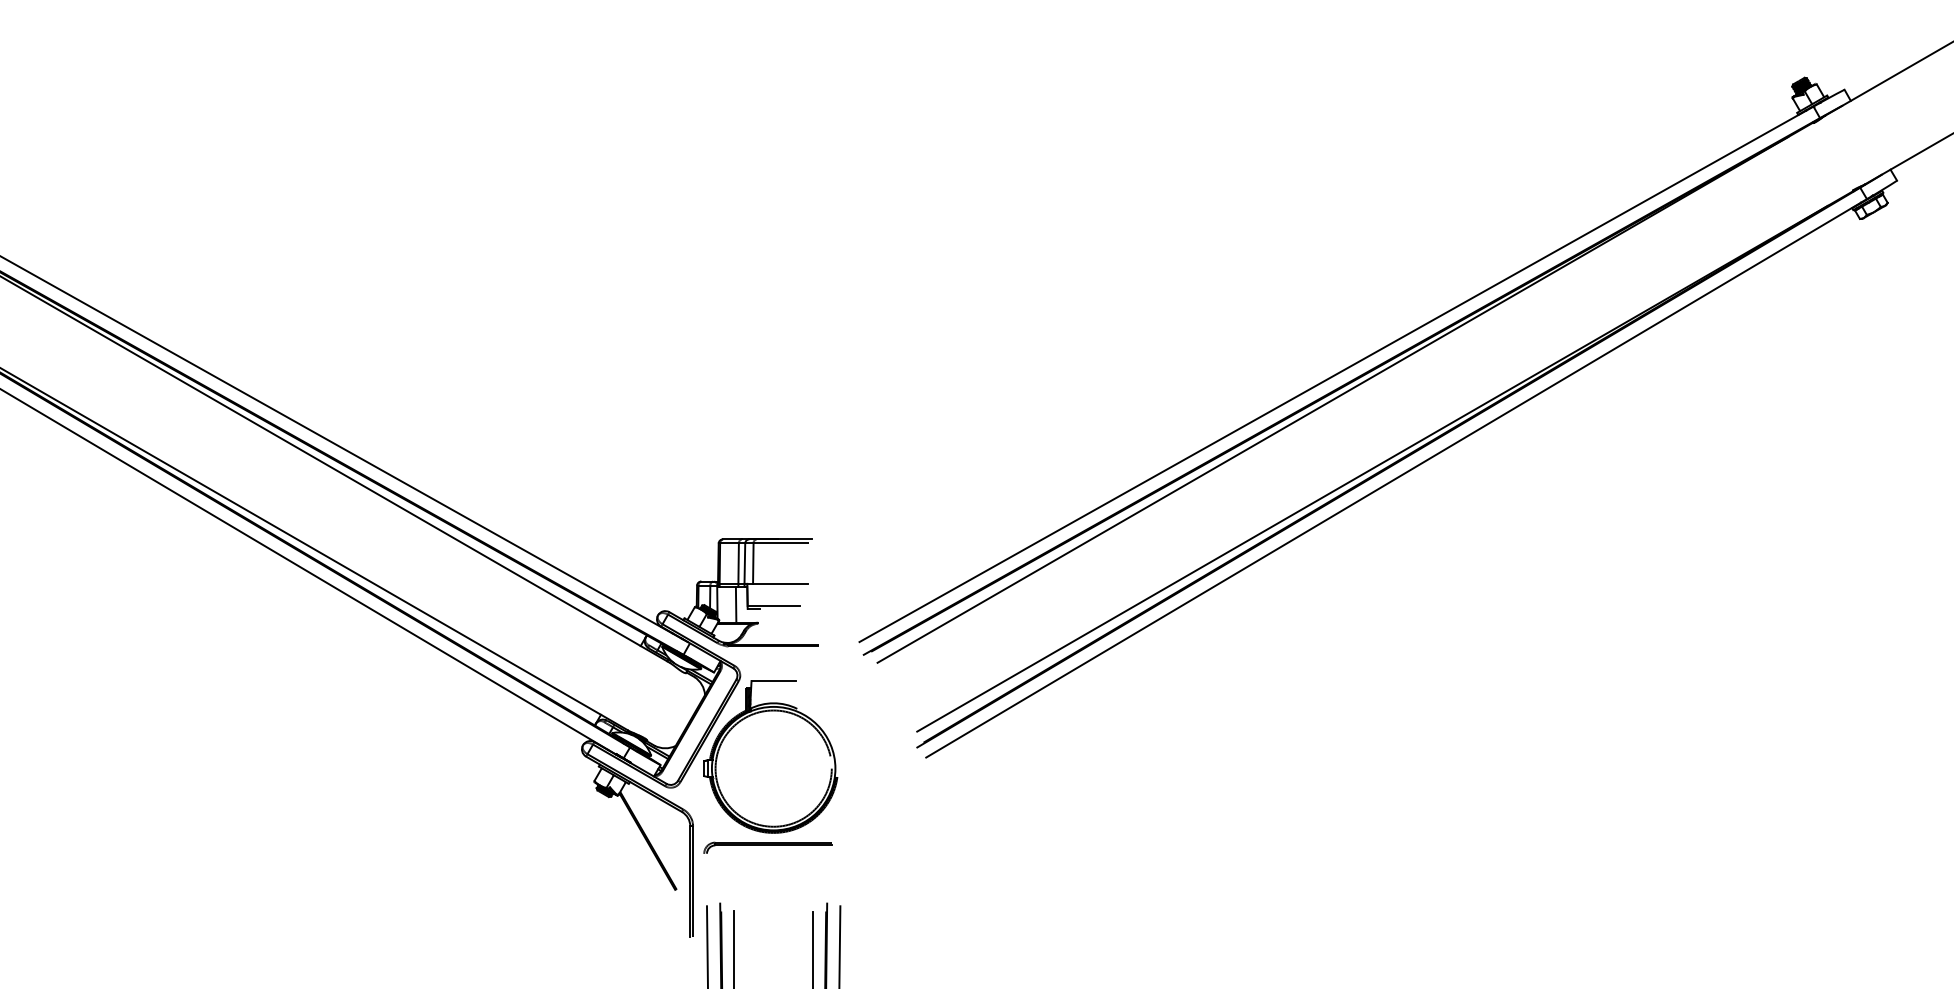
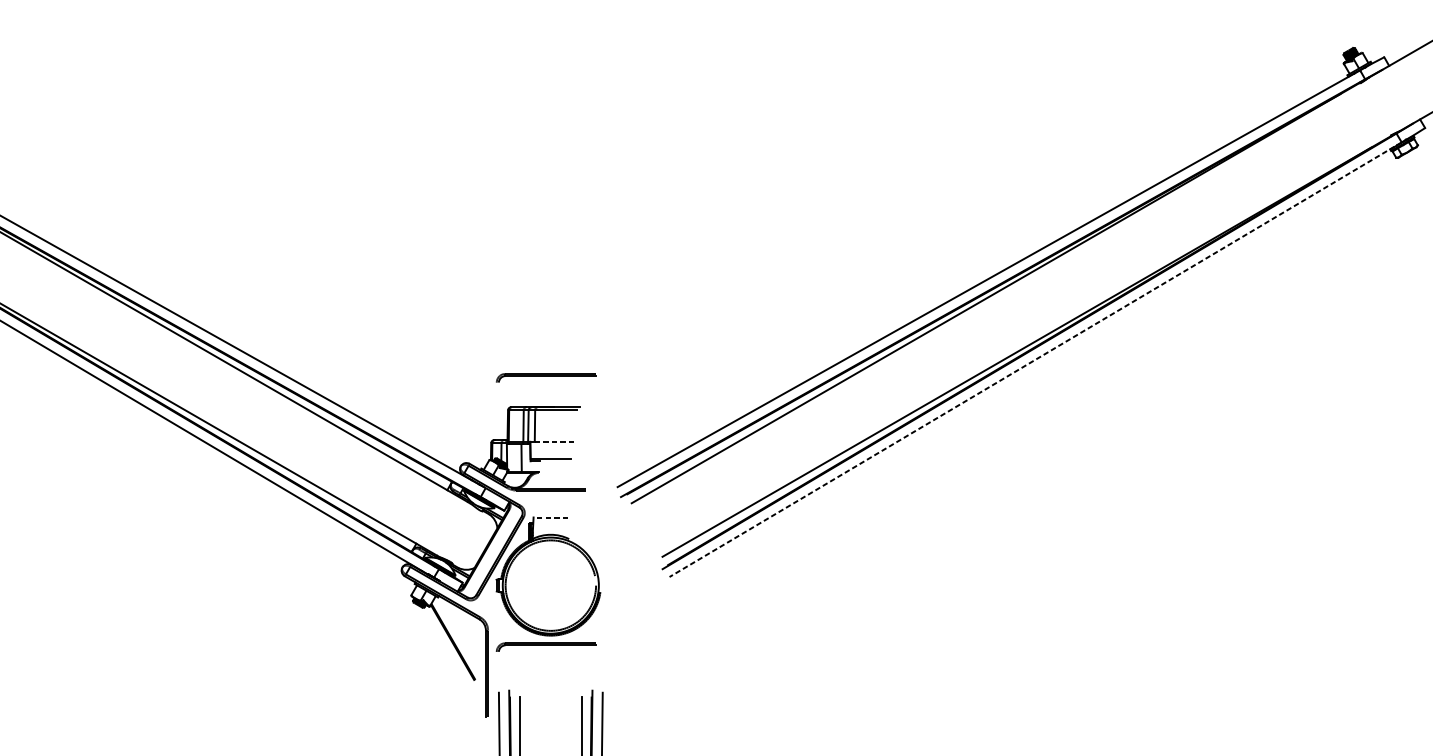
line: (1396, 478) -> (1035, 359), solid -> dashed
part: (767, 501) -> (546, 377), added
line: (780, 583) -> (556, 441), solid -> dashed
line: (773, 681) -> (550, 517), solid -> dashed

